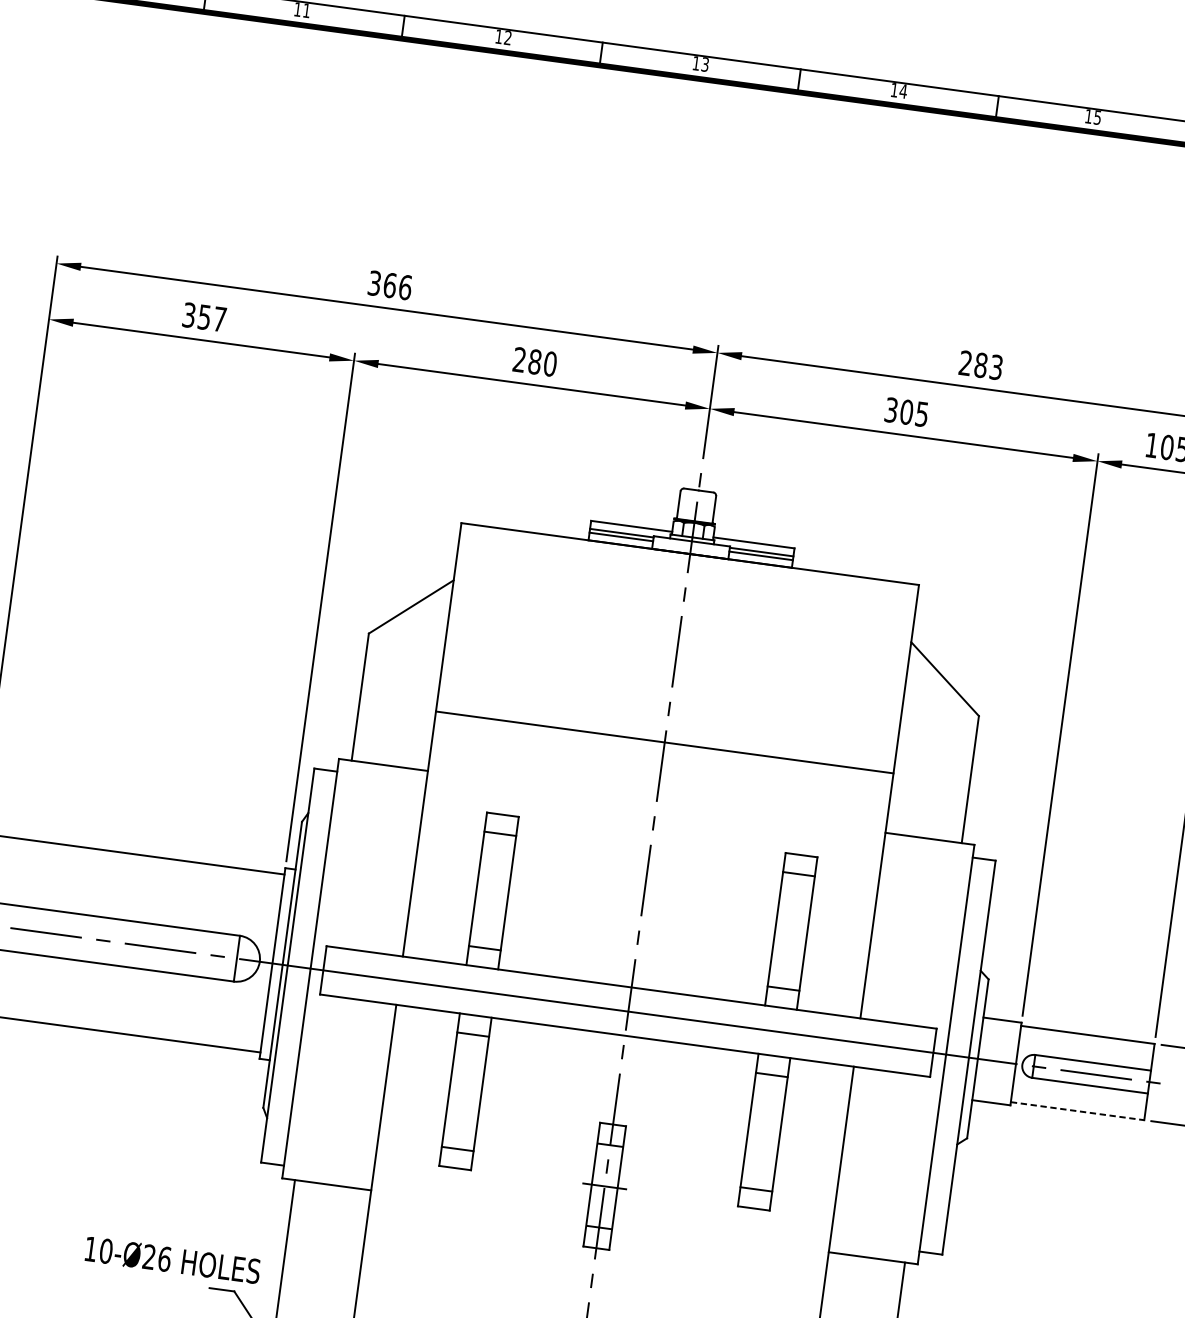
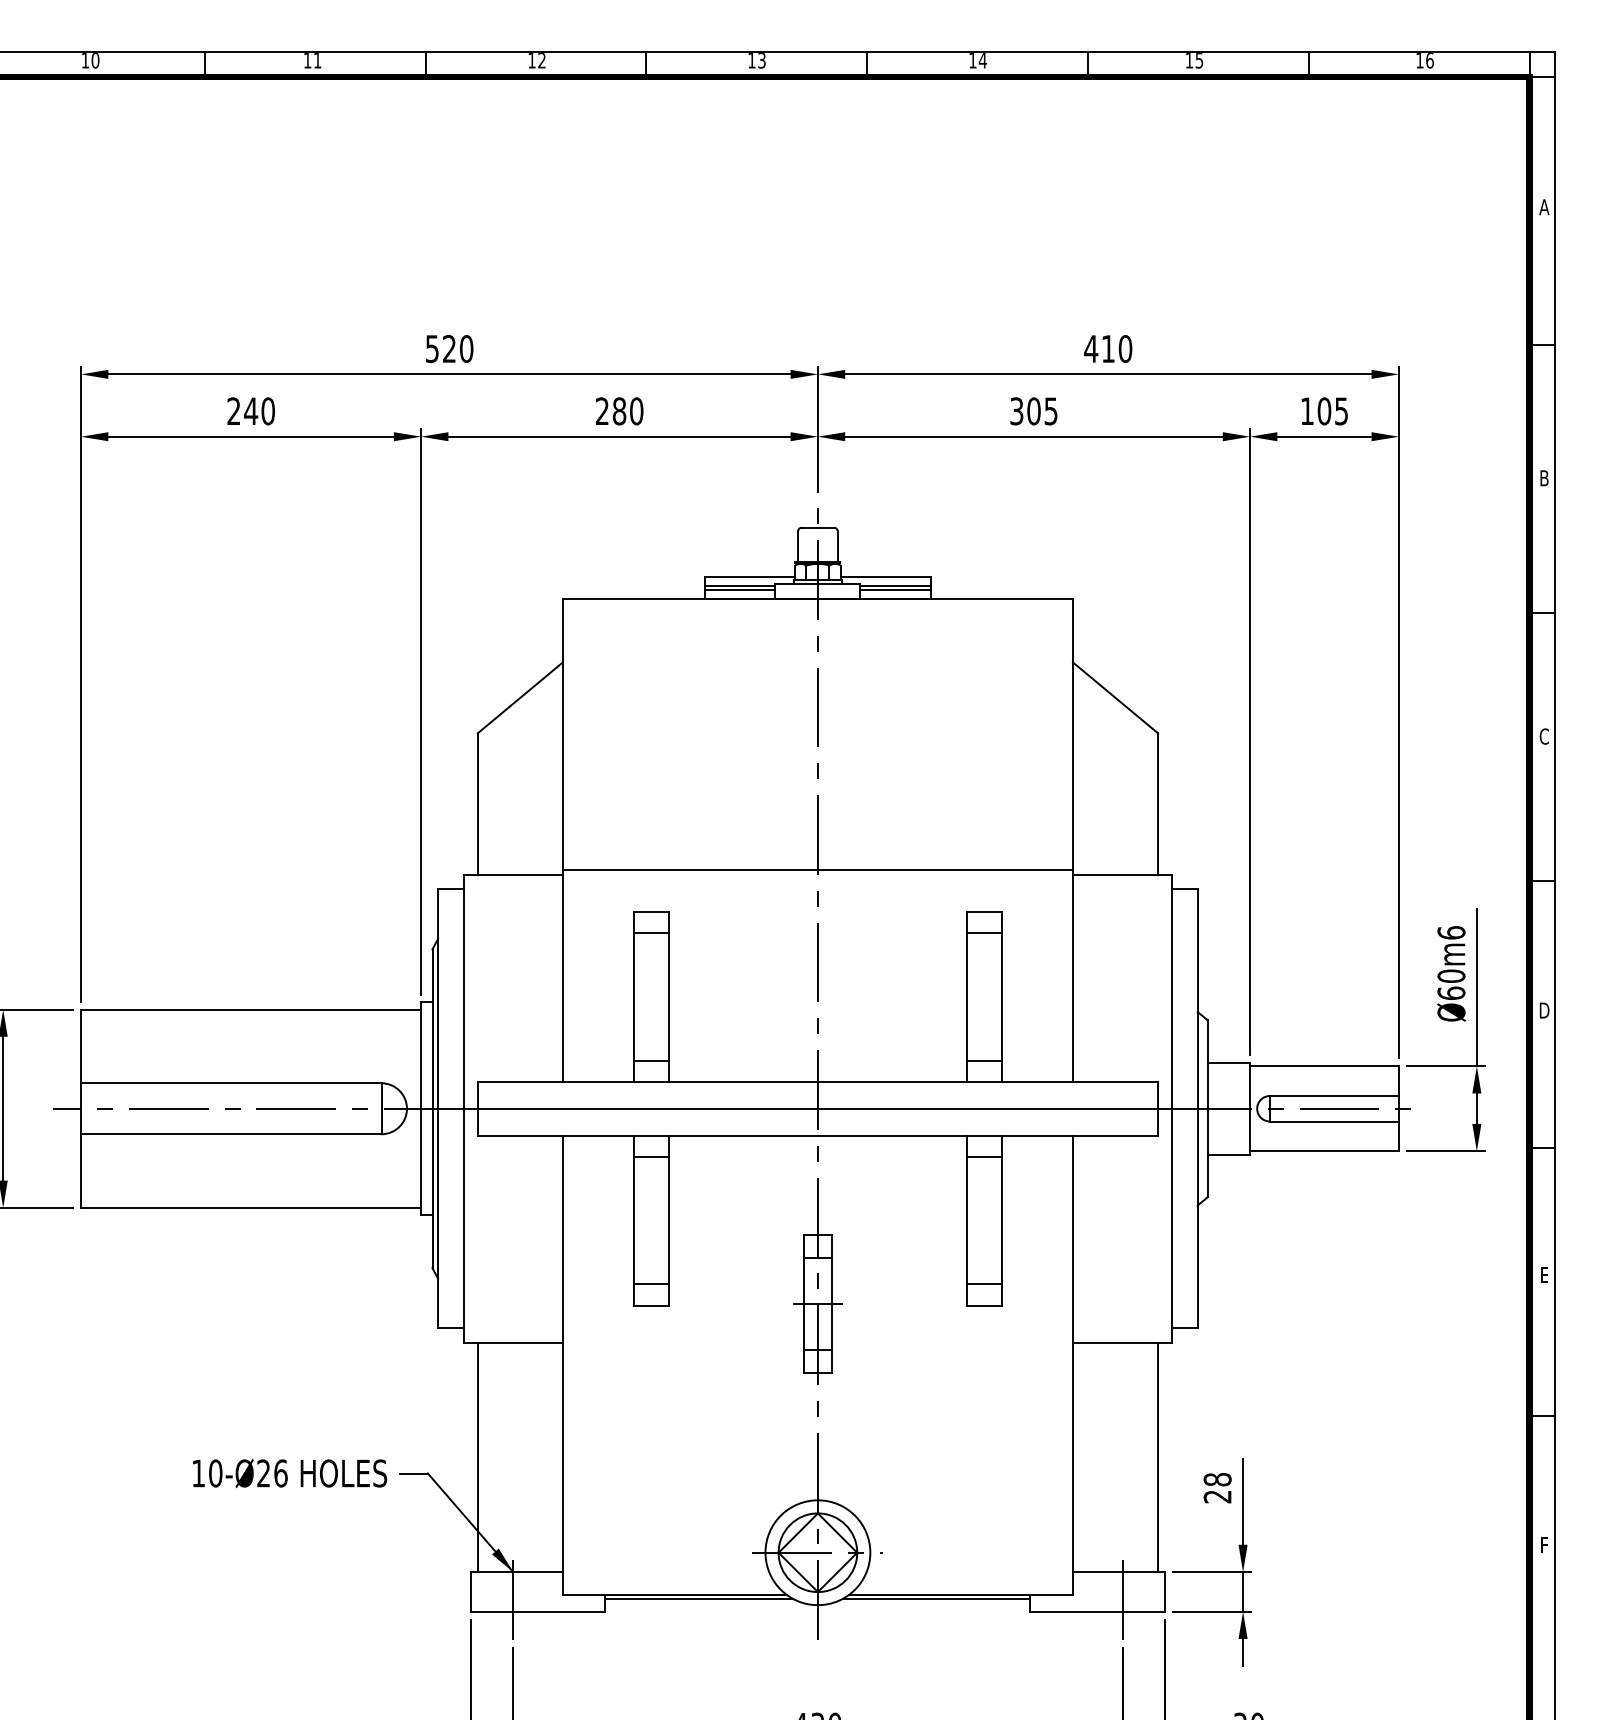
text: (389, 285) -> (449, 349), 366 -> 520
text: (203, 317) -> (250, 411), 357 -> 240
text: (981, 365) -> (1108, 349), 283 -> 410
line: (664, 742) -> (817, 869), moved
line: (1077, 1111) -> (1324, 1151), dashed -> solid
text: (173, 1260) -> (290, 1473), moved

